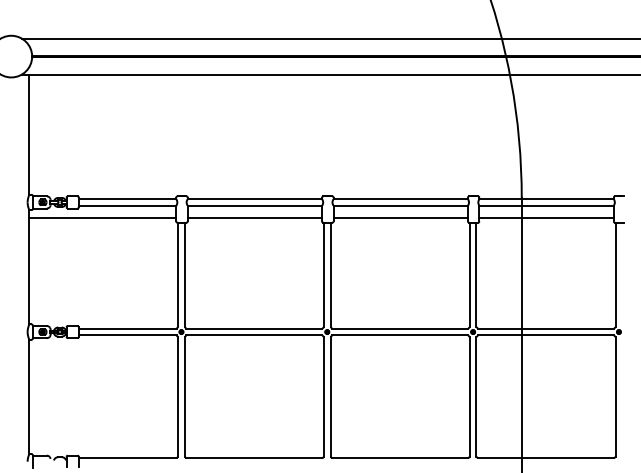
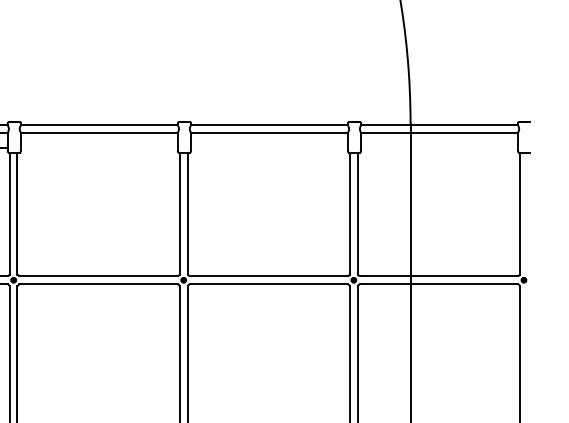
line: (254, 218) -> (98, 147), removed
line: (400, 218) -> (269, 147), removed
line: (546, 218) -> (439, 147), removed

